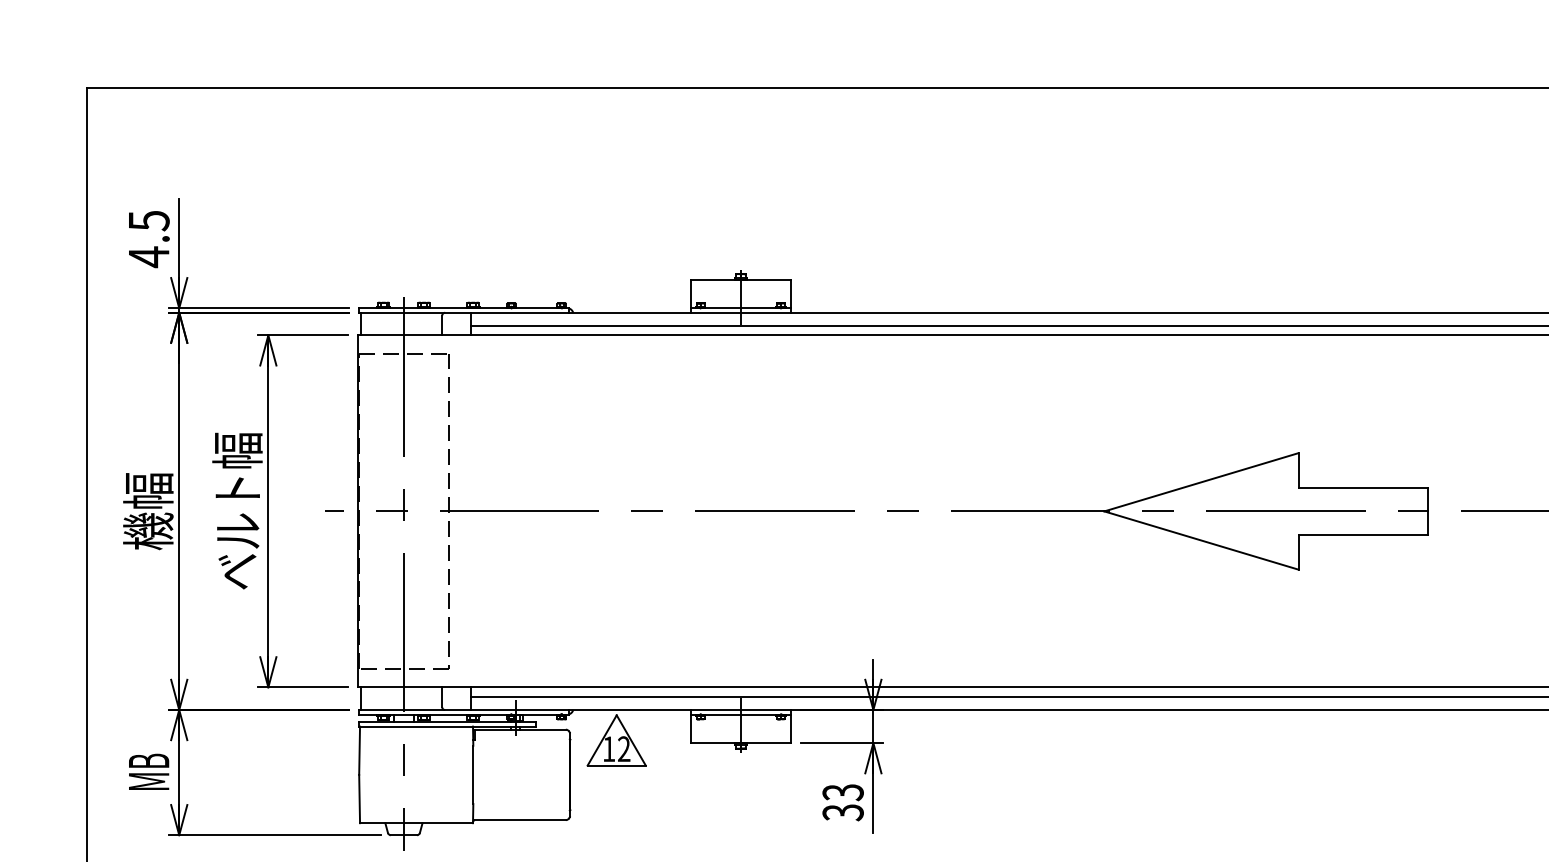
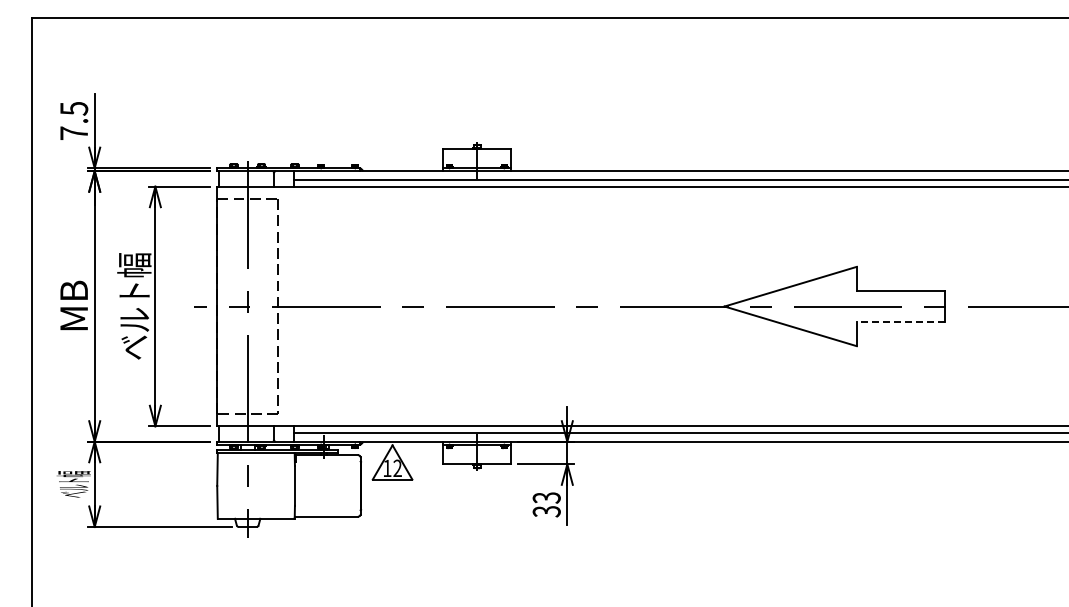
text: (148, 257) -> (73, 133), 4.5 -> 7.5
text: (148, 511) -> (73, 306), 機幅 -> MB
line: (1362, 534) -> (900, 322), solid -> dashed
text: (148, 772) -> (73, 484), MB -> ベルト幅

